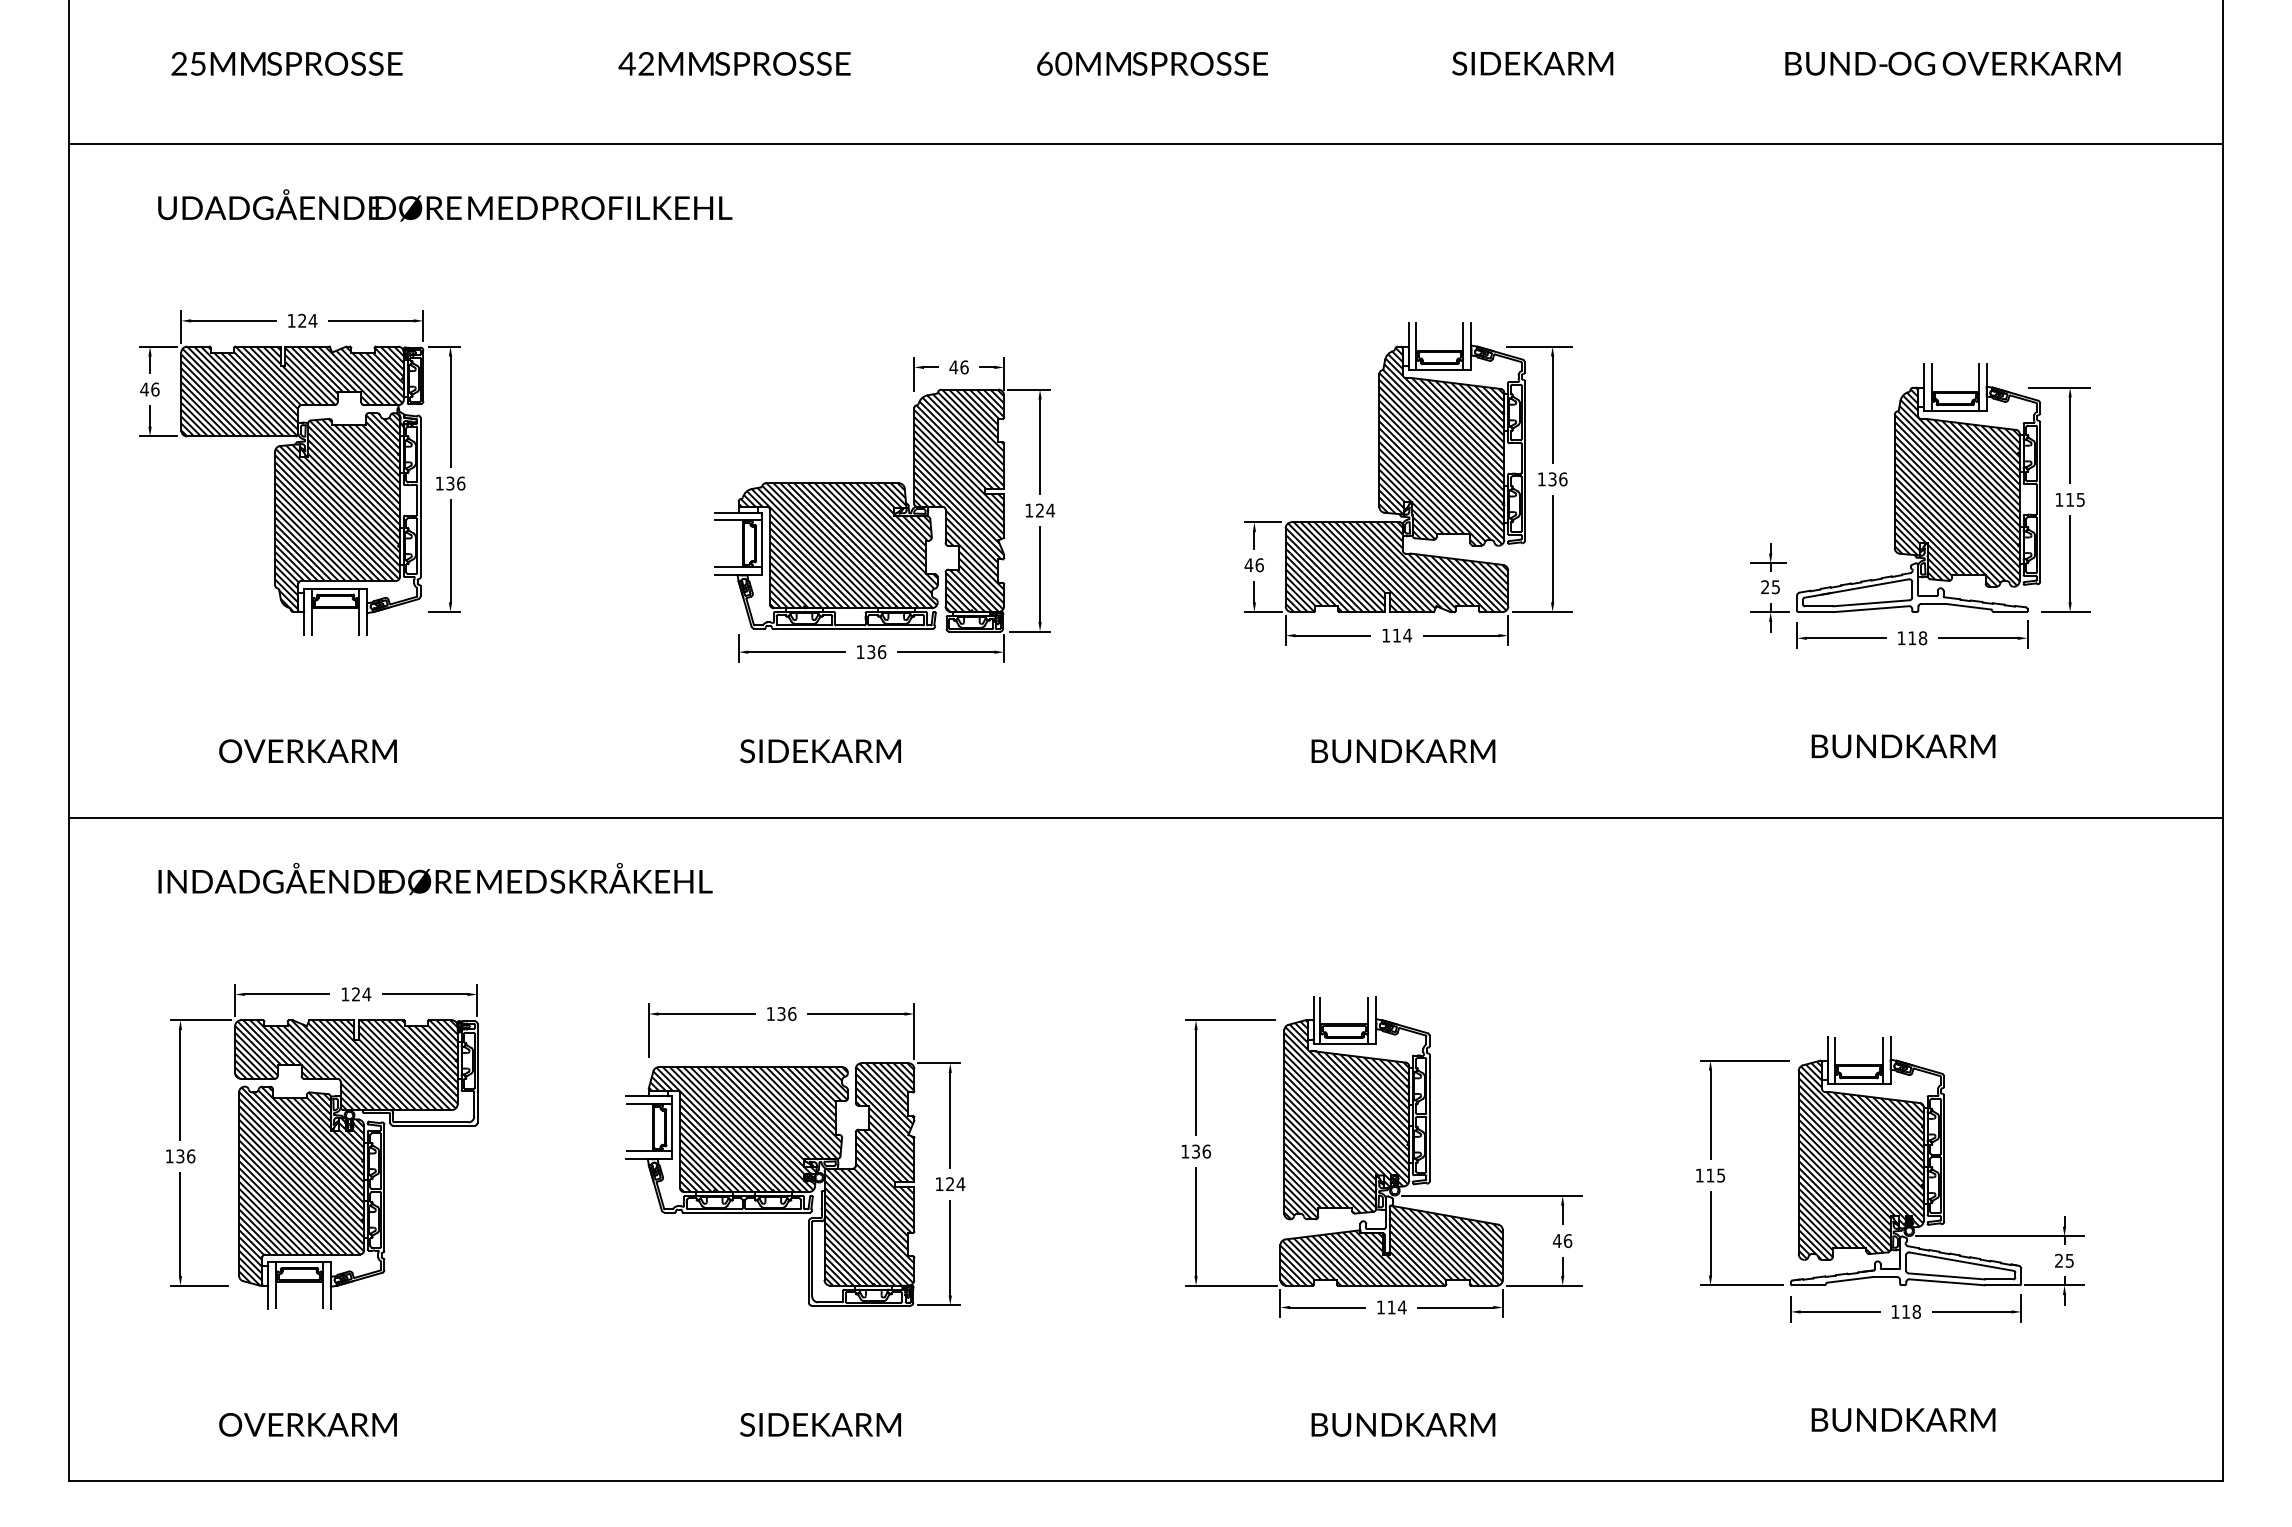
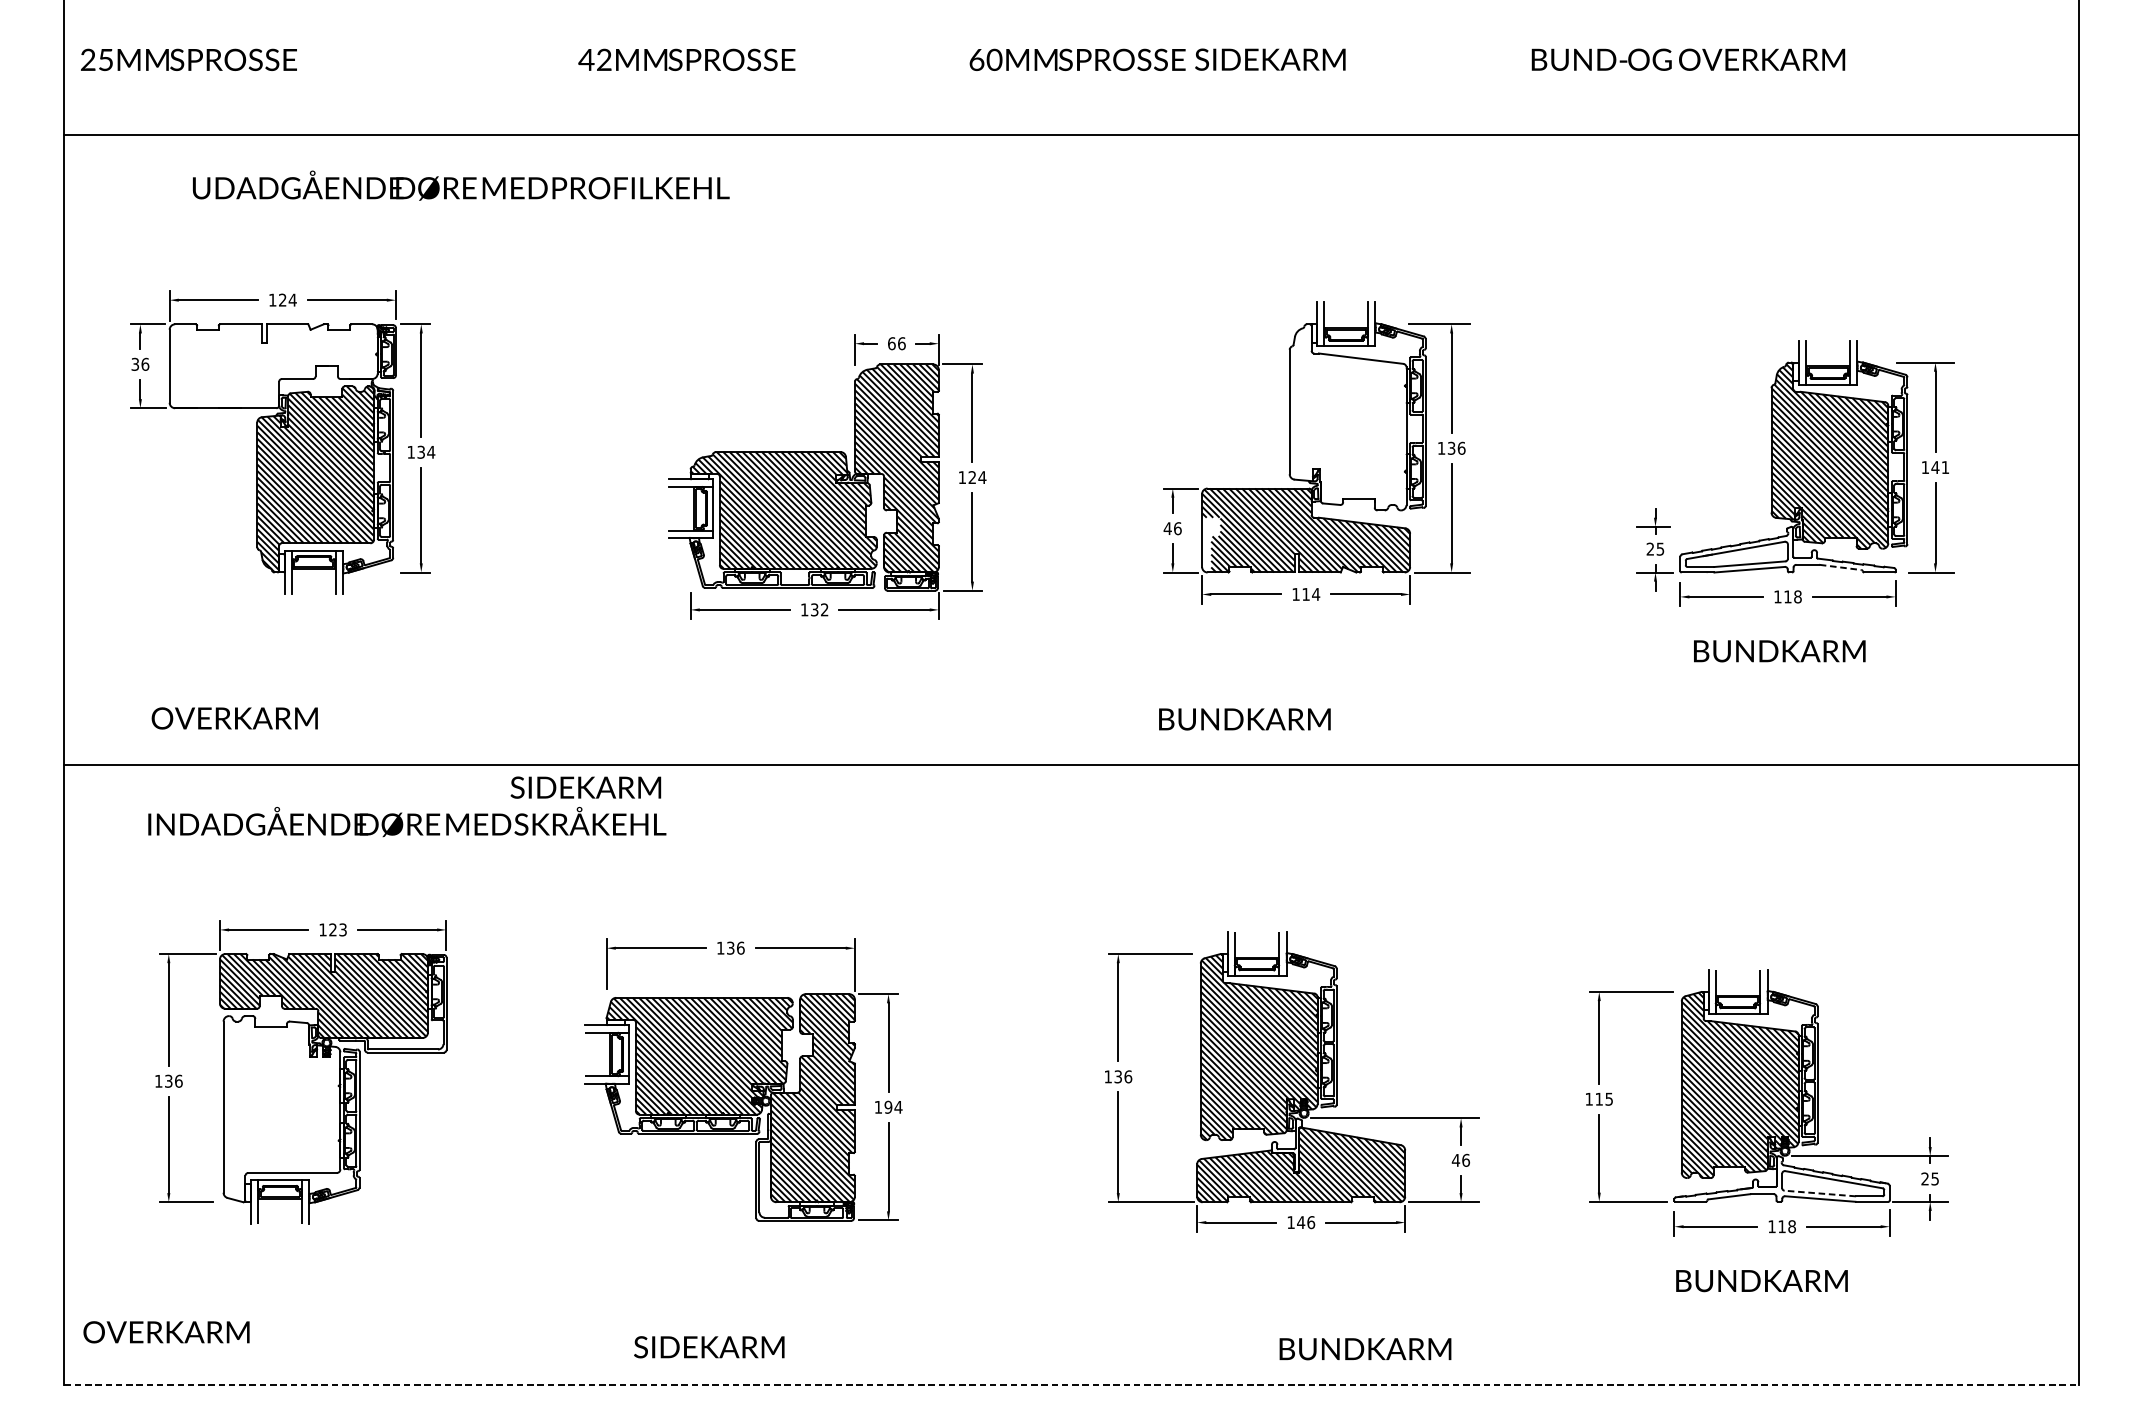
text: (286, 63) -> (188, 59), moved
text: (1532, 63) -> (1270, 59), moved
text: (1952, 63) -> (1688, 59), moved
text: (445, 205) -> (461, 185), moved
text: (953, 367) -> (891, 343), 46 -> 66
text: (144, 389) -> (135, 364), 46 -> 36
hatch: (292, 391) -> (273, 366), removed
hatch: (1441, 445) -> (1347, 416), removed
text: (460, 483) -> (430, 452), 136 -> 134
text: (2074, 499) -> (1939, 467), 115 -> 141
hatch: (1295, 582) -> (1211, 544), removed
line: (1968, 606) -> (1840, 567), solid -> dashed
text: (882, 652) -> (825, 610), 136 -> 132
text: (1903, 746) -> (1779, 651), moved
text: (307, 751) -> (234, 718), moved
text: (820, 751) -> (585, 787), moved
text: (1403, 751) -> (1244, 719), moved
text: (366, 994) -> (342, 929), 124 -> 123
text: (950, 1184) -> (888, 1107), 124 -> 194
hatch: (301, 1185) -> (281, 1108), removed
line: (1946, 1276) -> (1819, 1193), solid -> dashed
text: (1396, 1307) -> (1305, 1222), 114 -> 146
text: (1903, 1419) -> (1761, 1280), moved
text: (307, 1424) -> (166, 1331), moved
text: (820, 1424) -> (709, 1346), moved
text: (1403, 1424) -> (1365, 1348), moved
line: (1146, 1481) -> (1071, 1385), solid -> dashed

